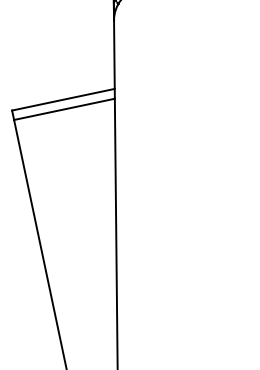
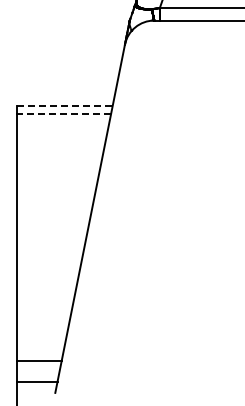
line: (62, 99) -> (64, 105), solid -> dashed
line: (64, 109) -> (64, 114), solid -> dashed

